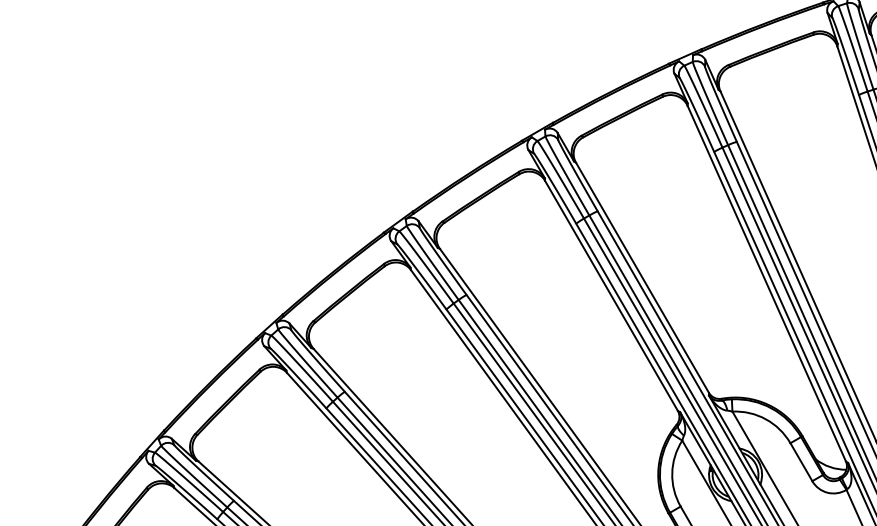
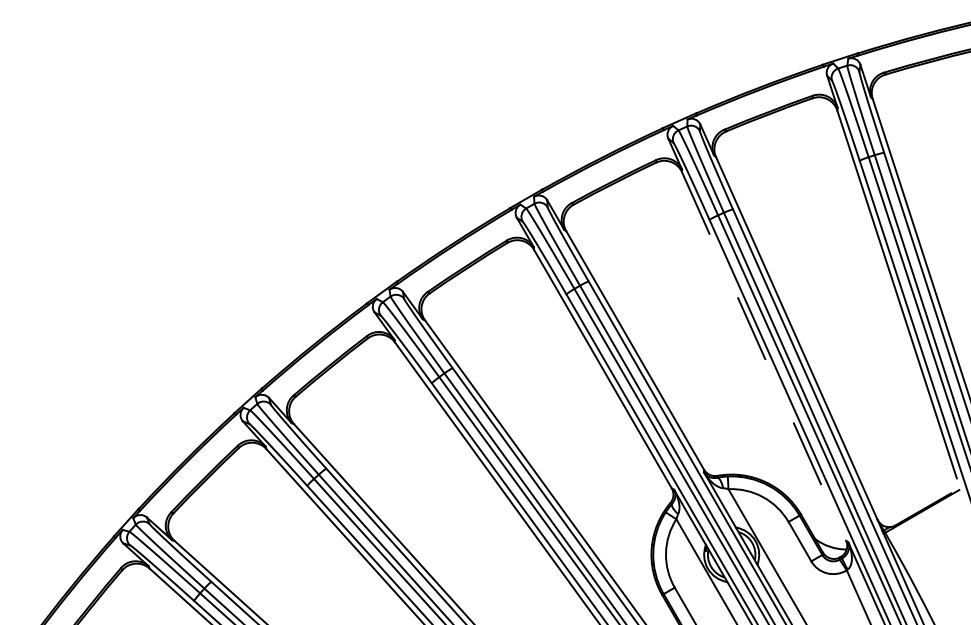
line: (767, 283) -> (764, 356), solid -> dashed

